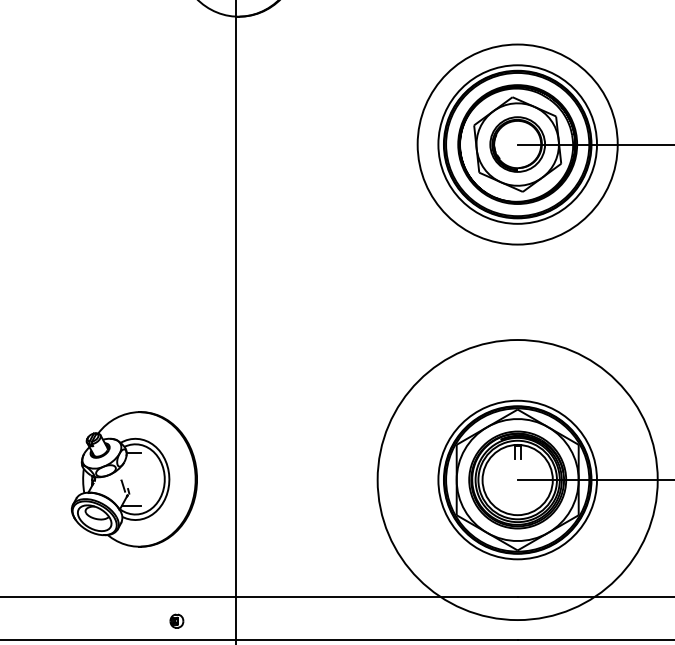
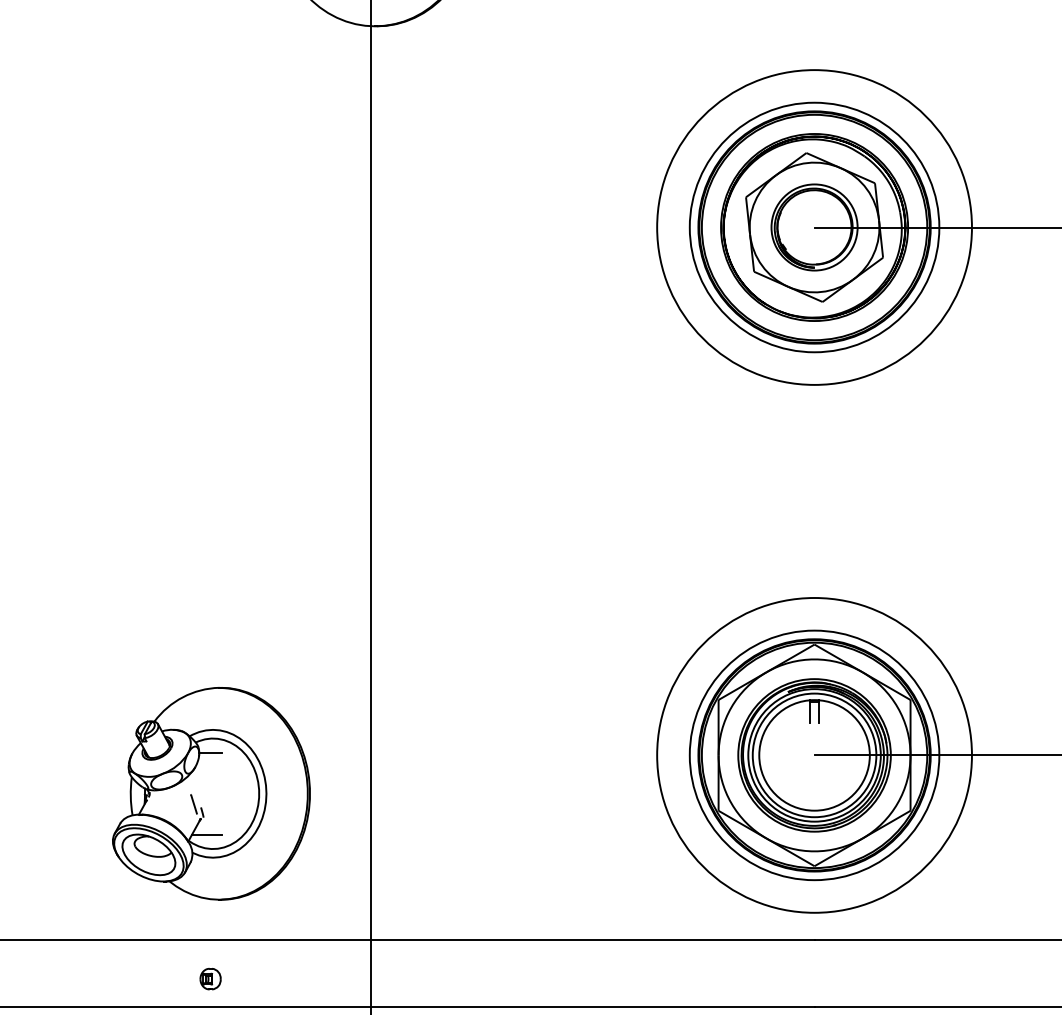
part: (134, 479) -> (211, 793), moved
circle: (517, 480) -> (814, 756), size x0.71
part: (176, 620) -> (209, 978), moved

